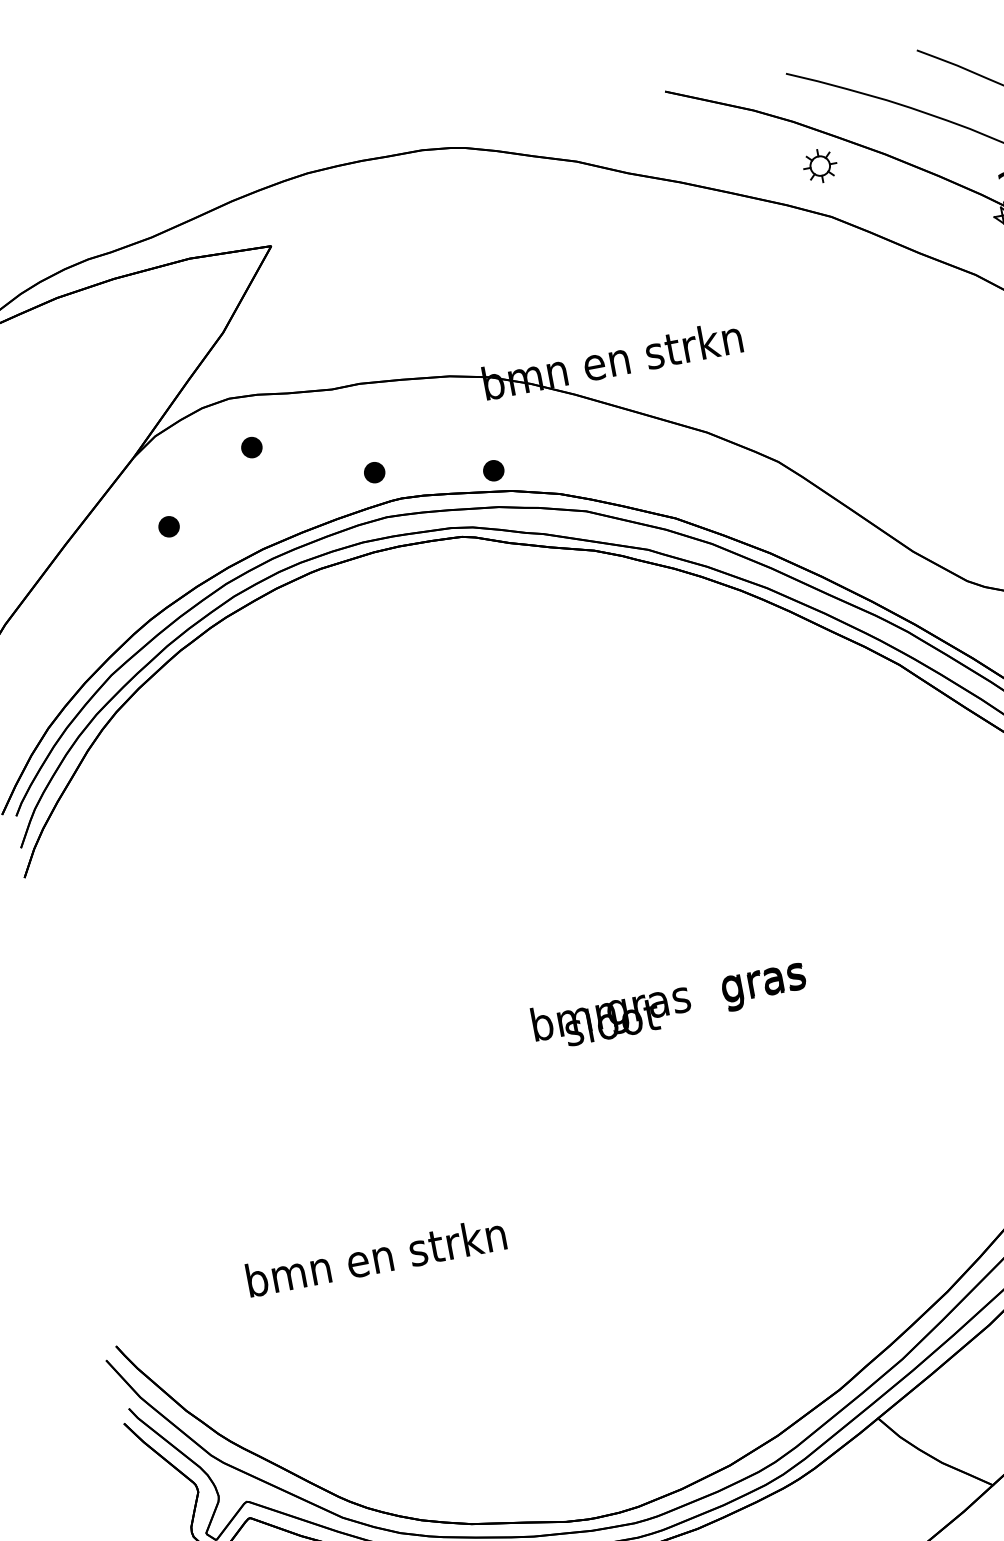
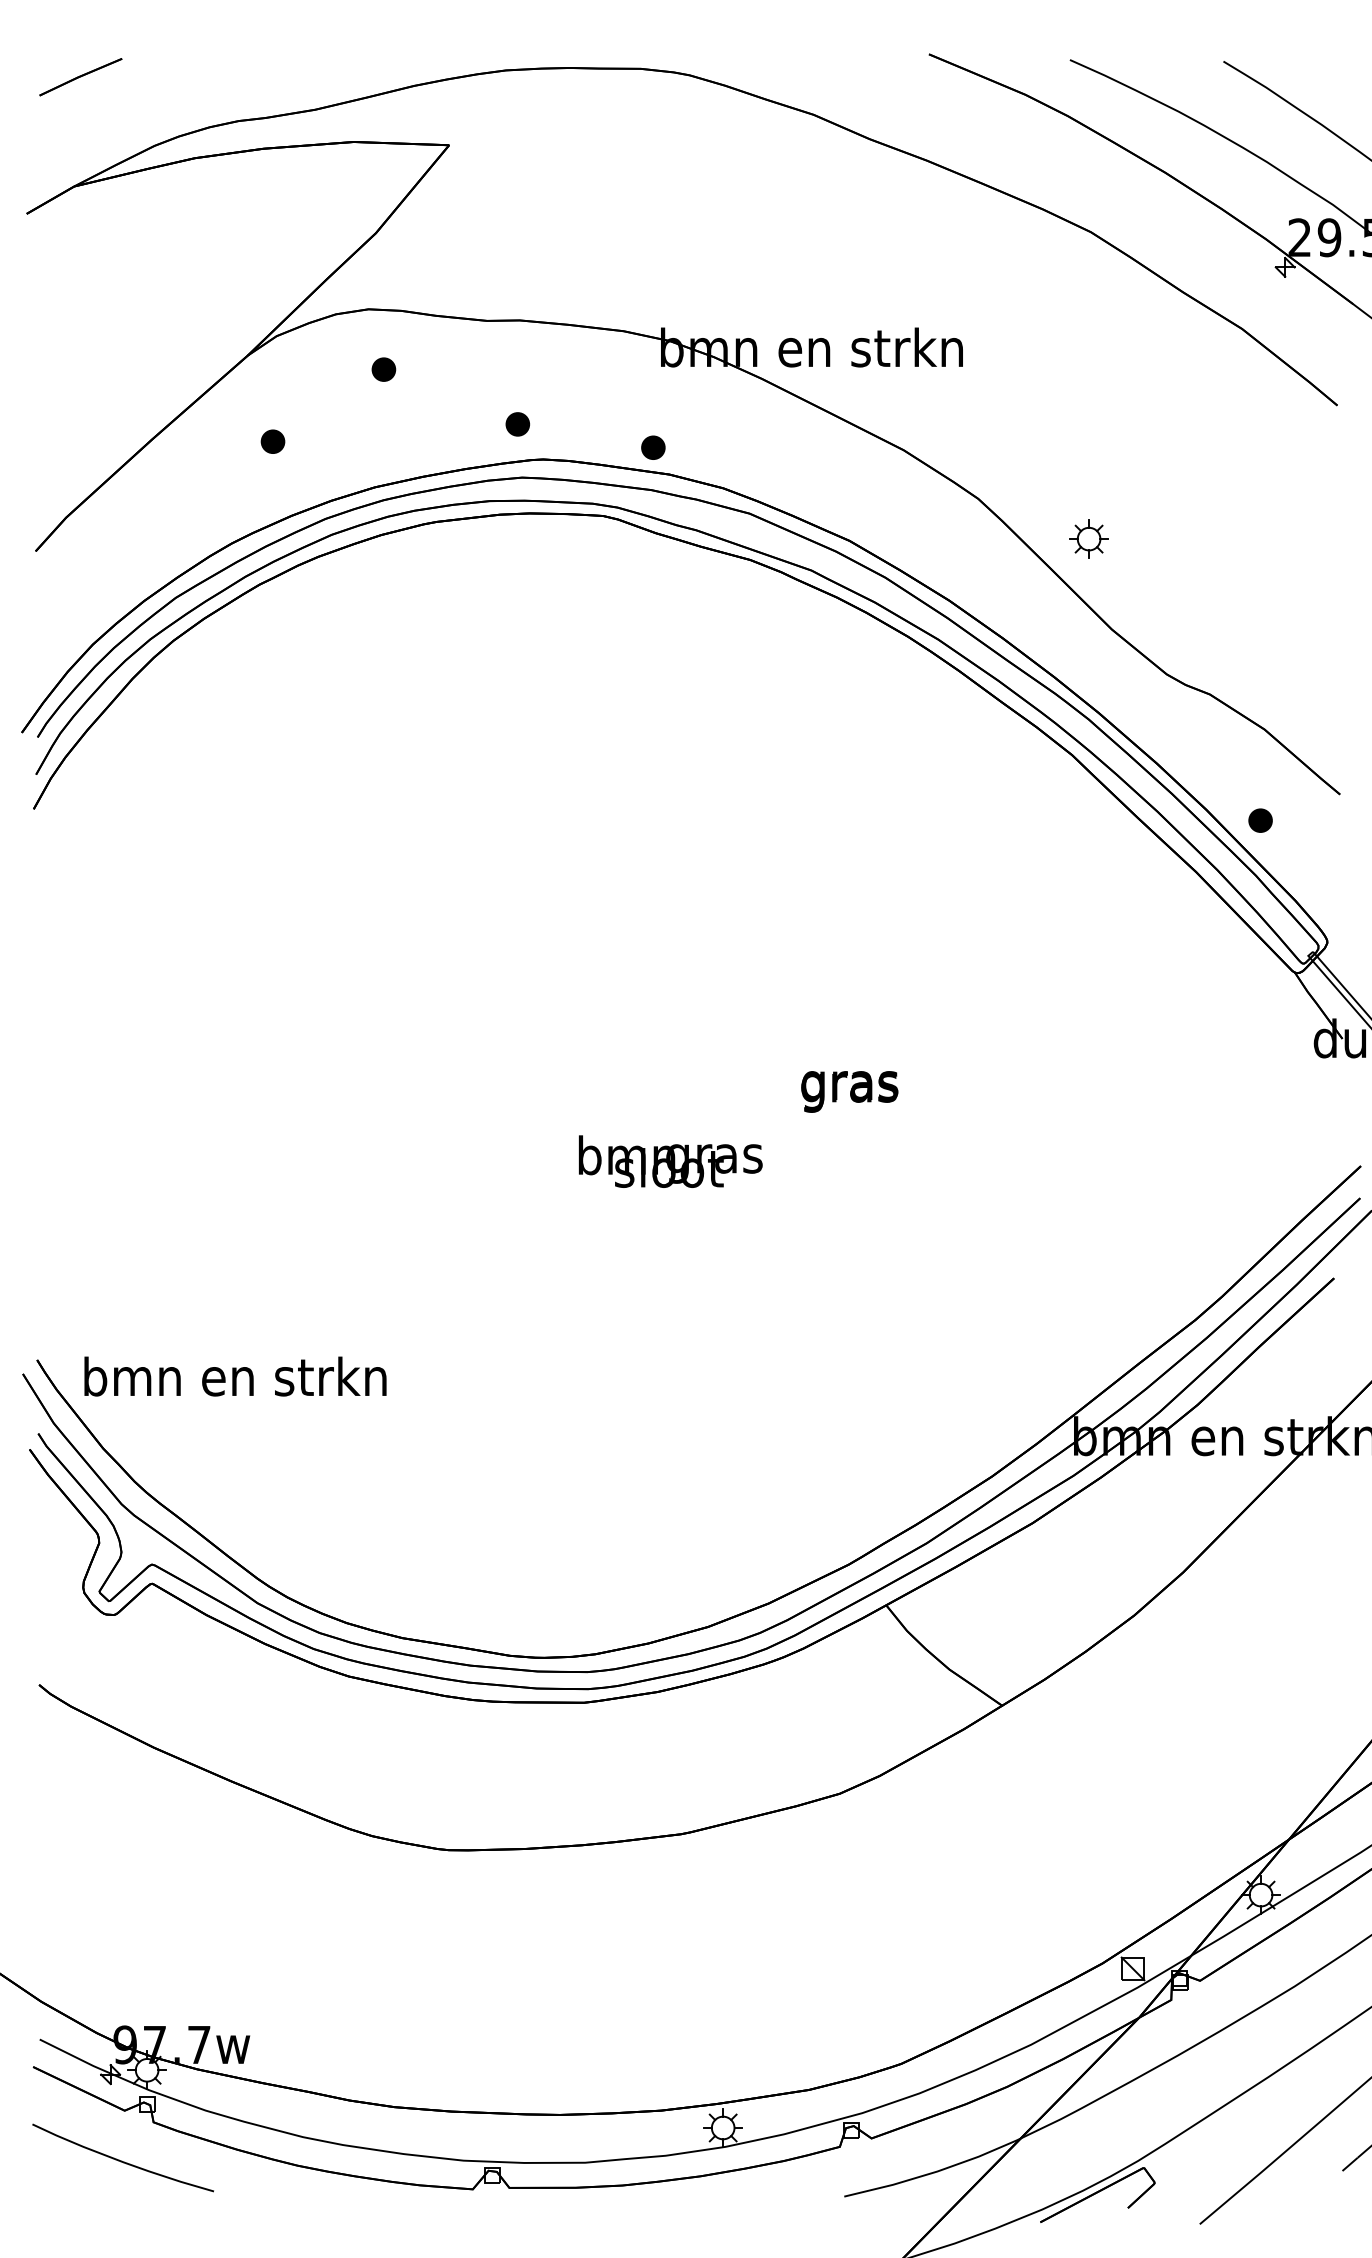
part: (819, 165) -> (1088, 538), moved
text: (611, 1015) -> (670, 1161), moved
text: (376, 1256) -> (235, 1376), moved

